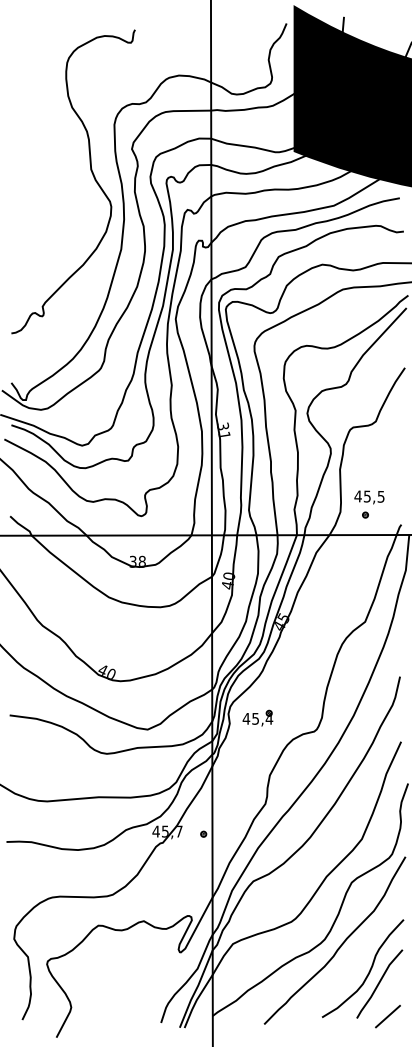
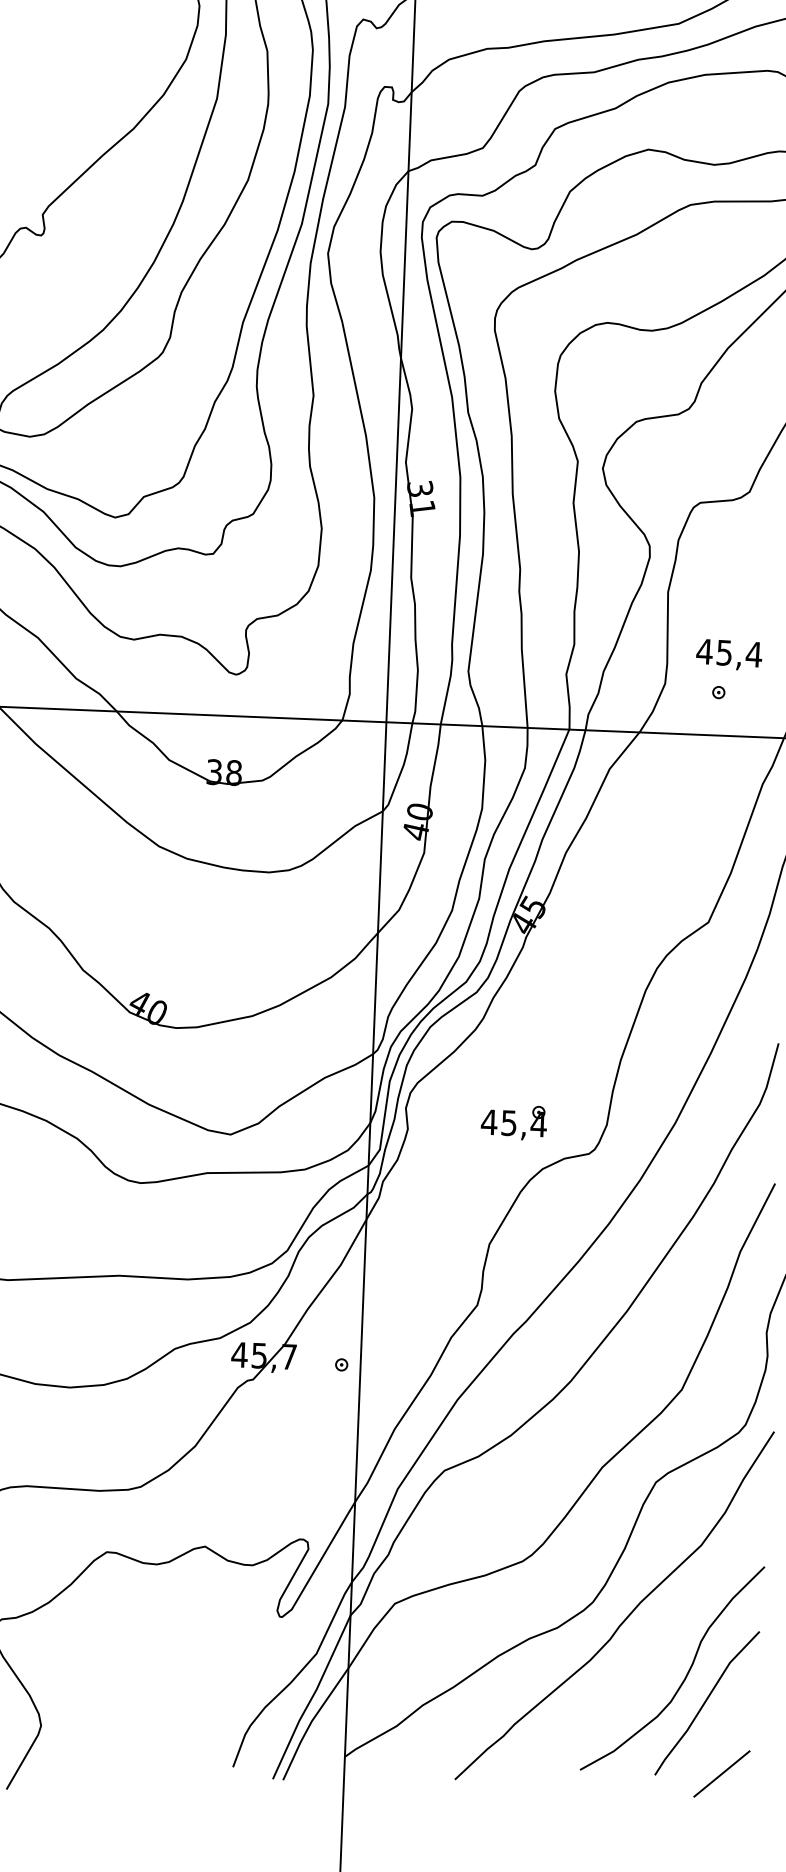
text: (380, 496) -> (752, 653), 45,5 -> 45,4
part: (257, 717) -> (513, 1120), moved

